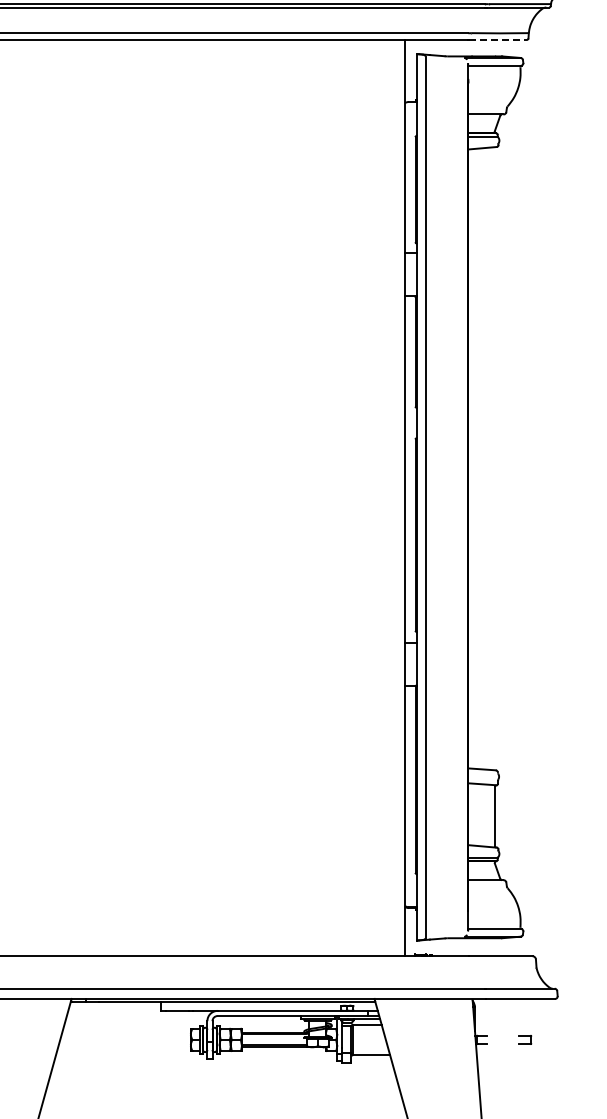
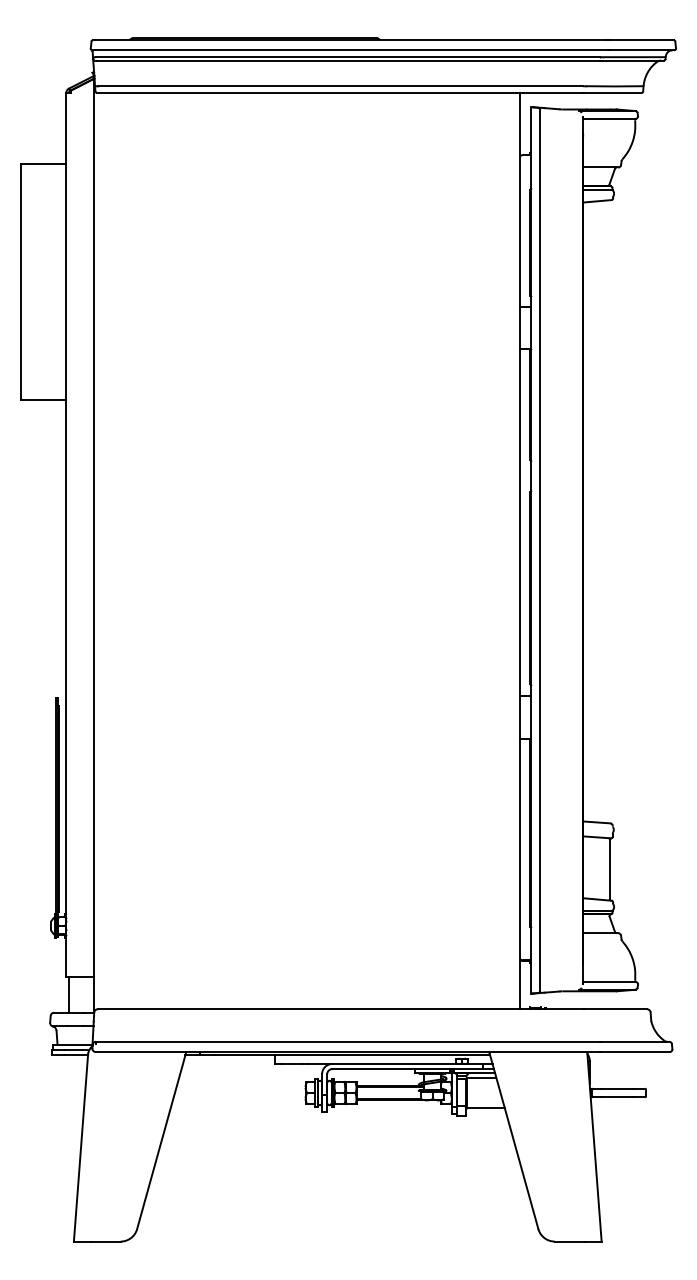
line: (497, 40) -> (612, 93), dashed -> solid
line: (502, 1035) -> (617, 1088), added
line: (502, 1044) -> (617, 1097), added

